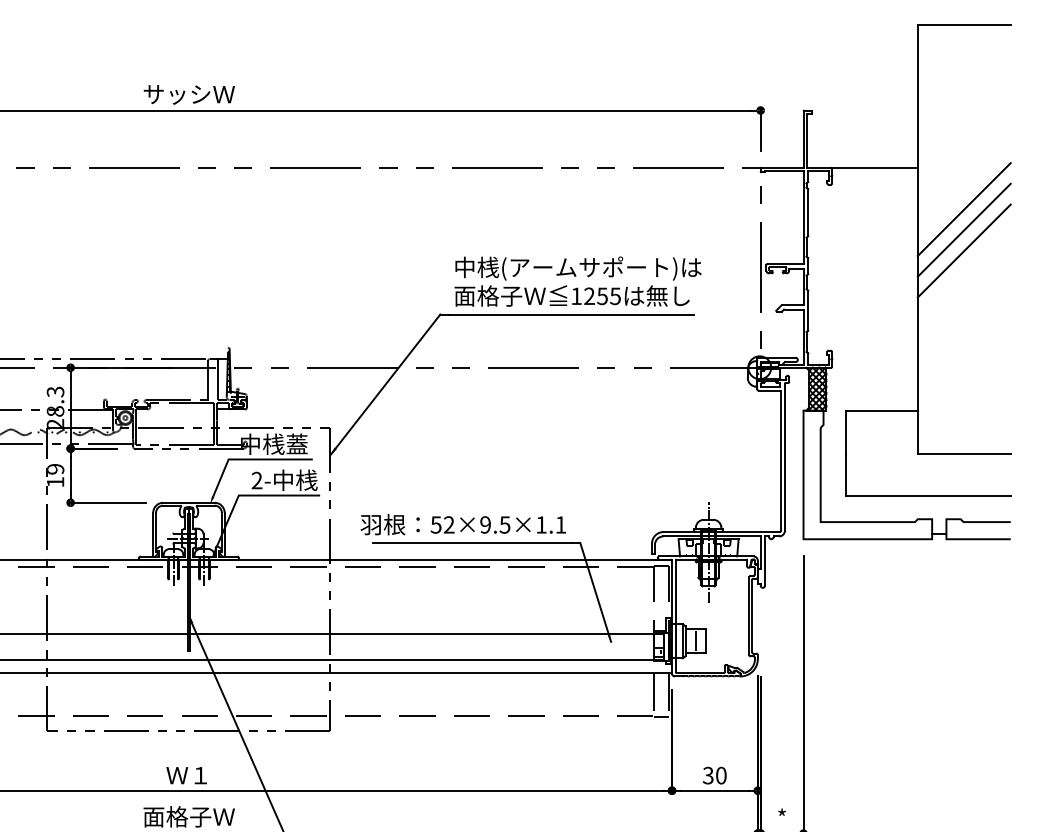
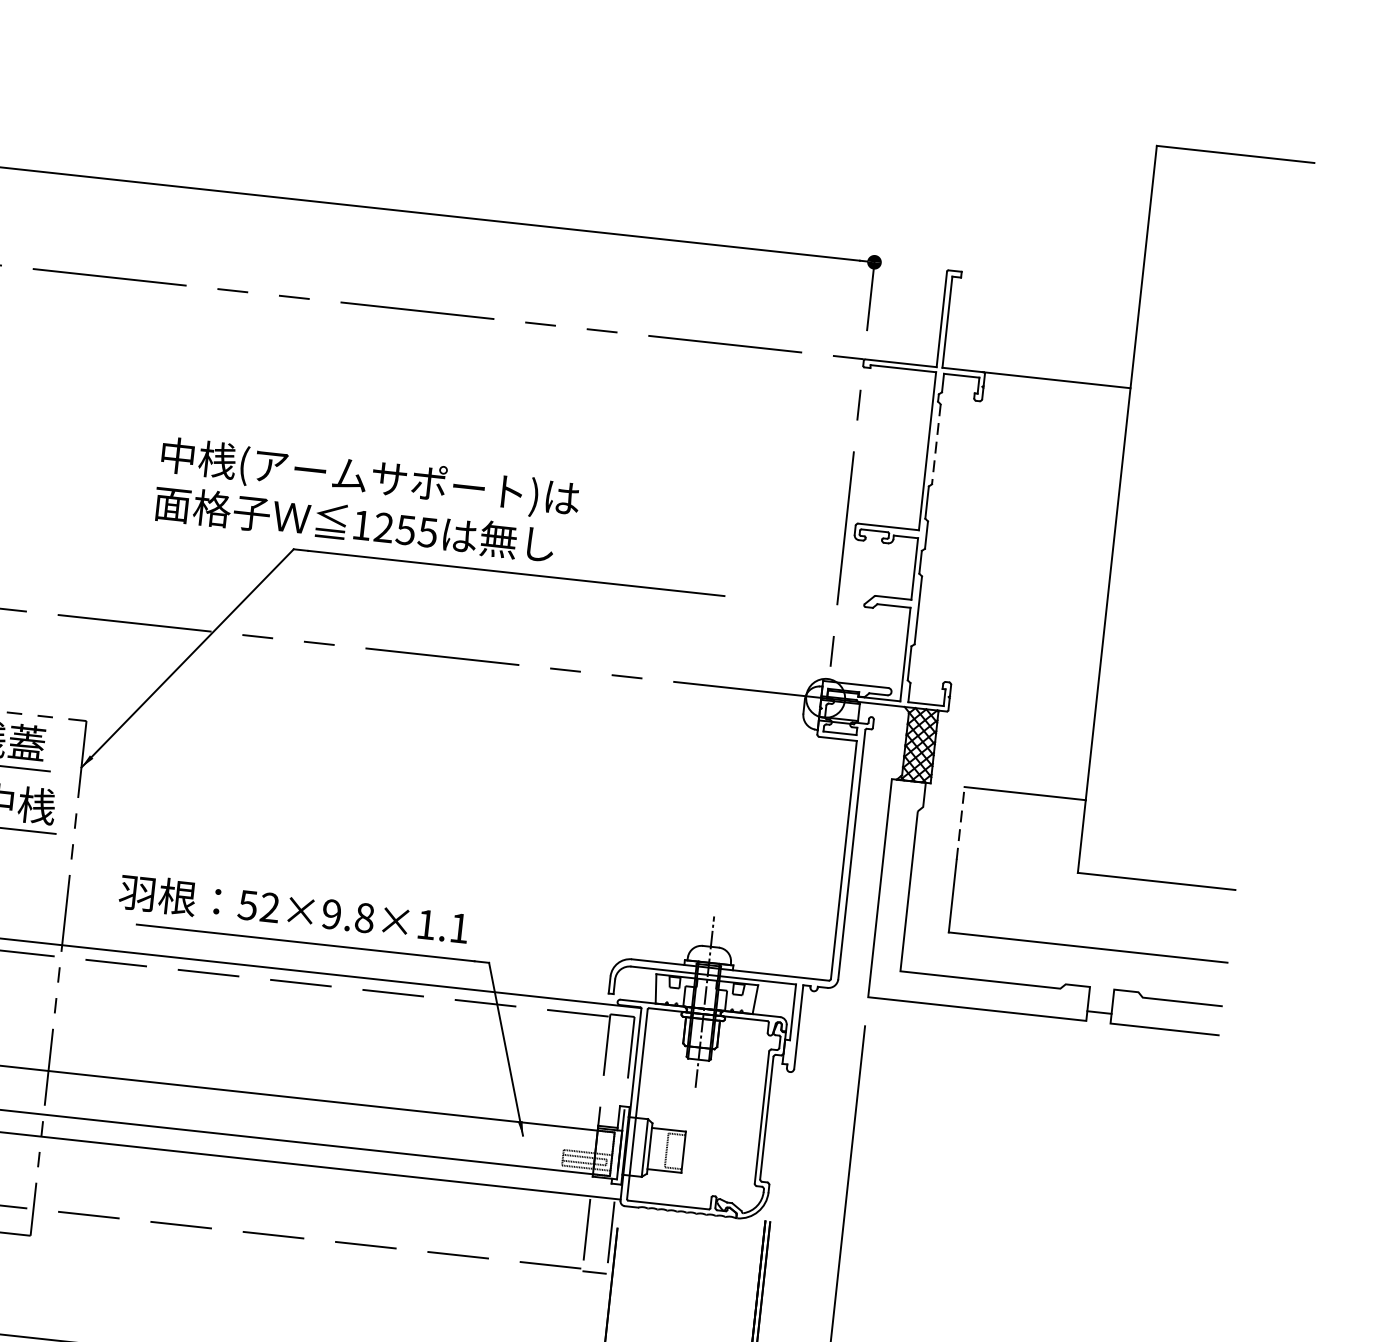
line: (963, 209) -> (1200, 467), removed
line: (808, 212) -> (936, 444), solid -> dashed
line: (963, 229) -> (1196, 501), removed
line: (963, 250) -> (1192, 537), removed
text: (577, 281) -> (366, 500), moved
line: (846, 431) -> (960, 822), solid -> dashed
text: (504, 524) -> (363, 917), 52×9.5×1.1 -> 52×9.8×1.1

